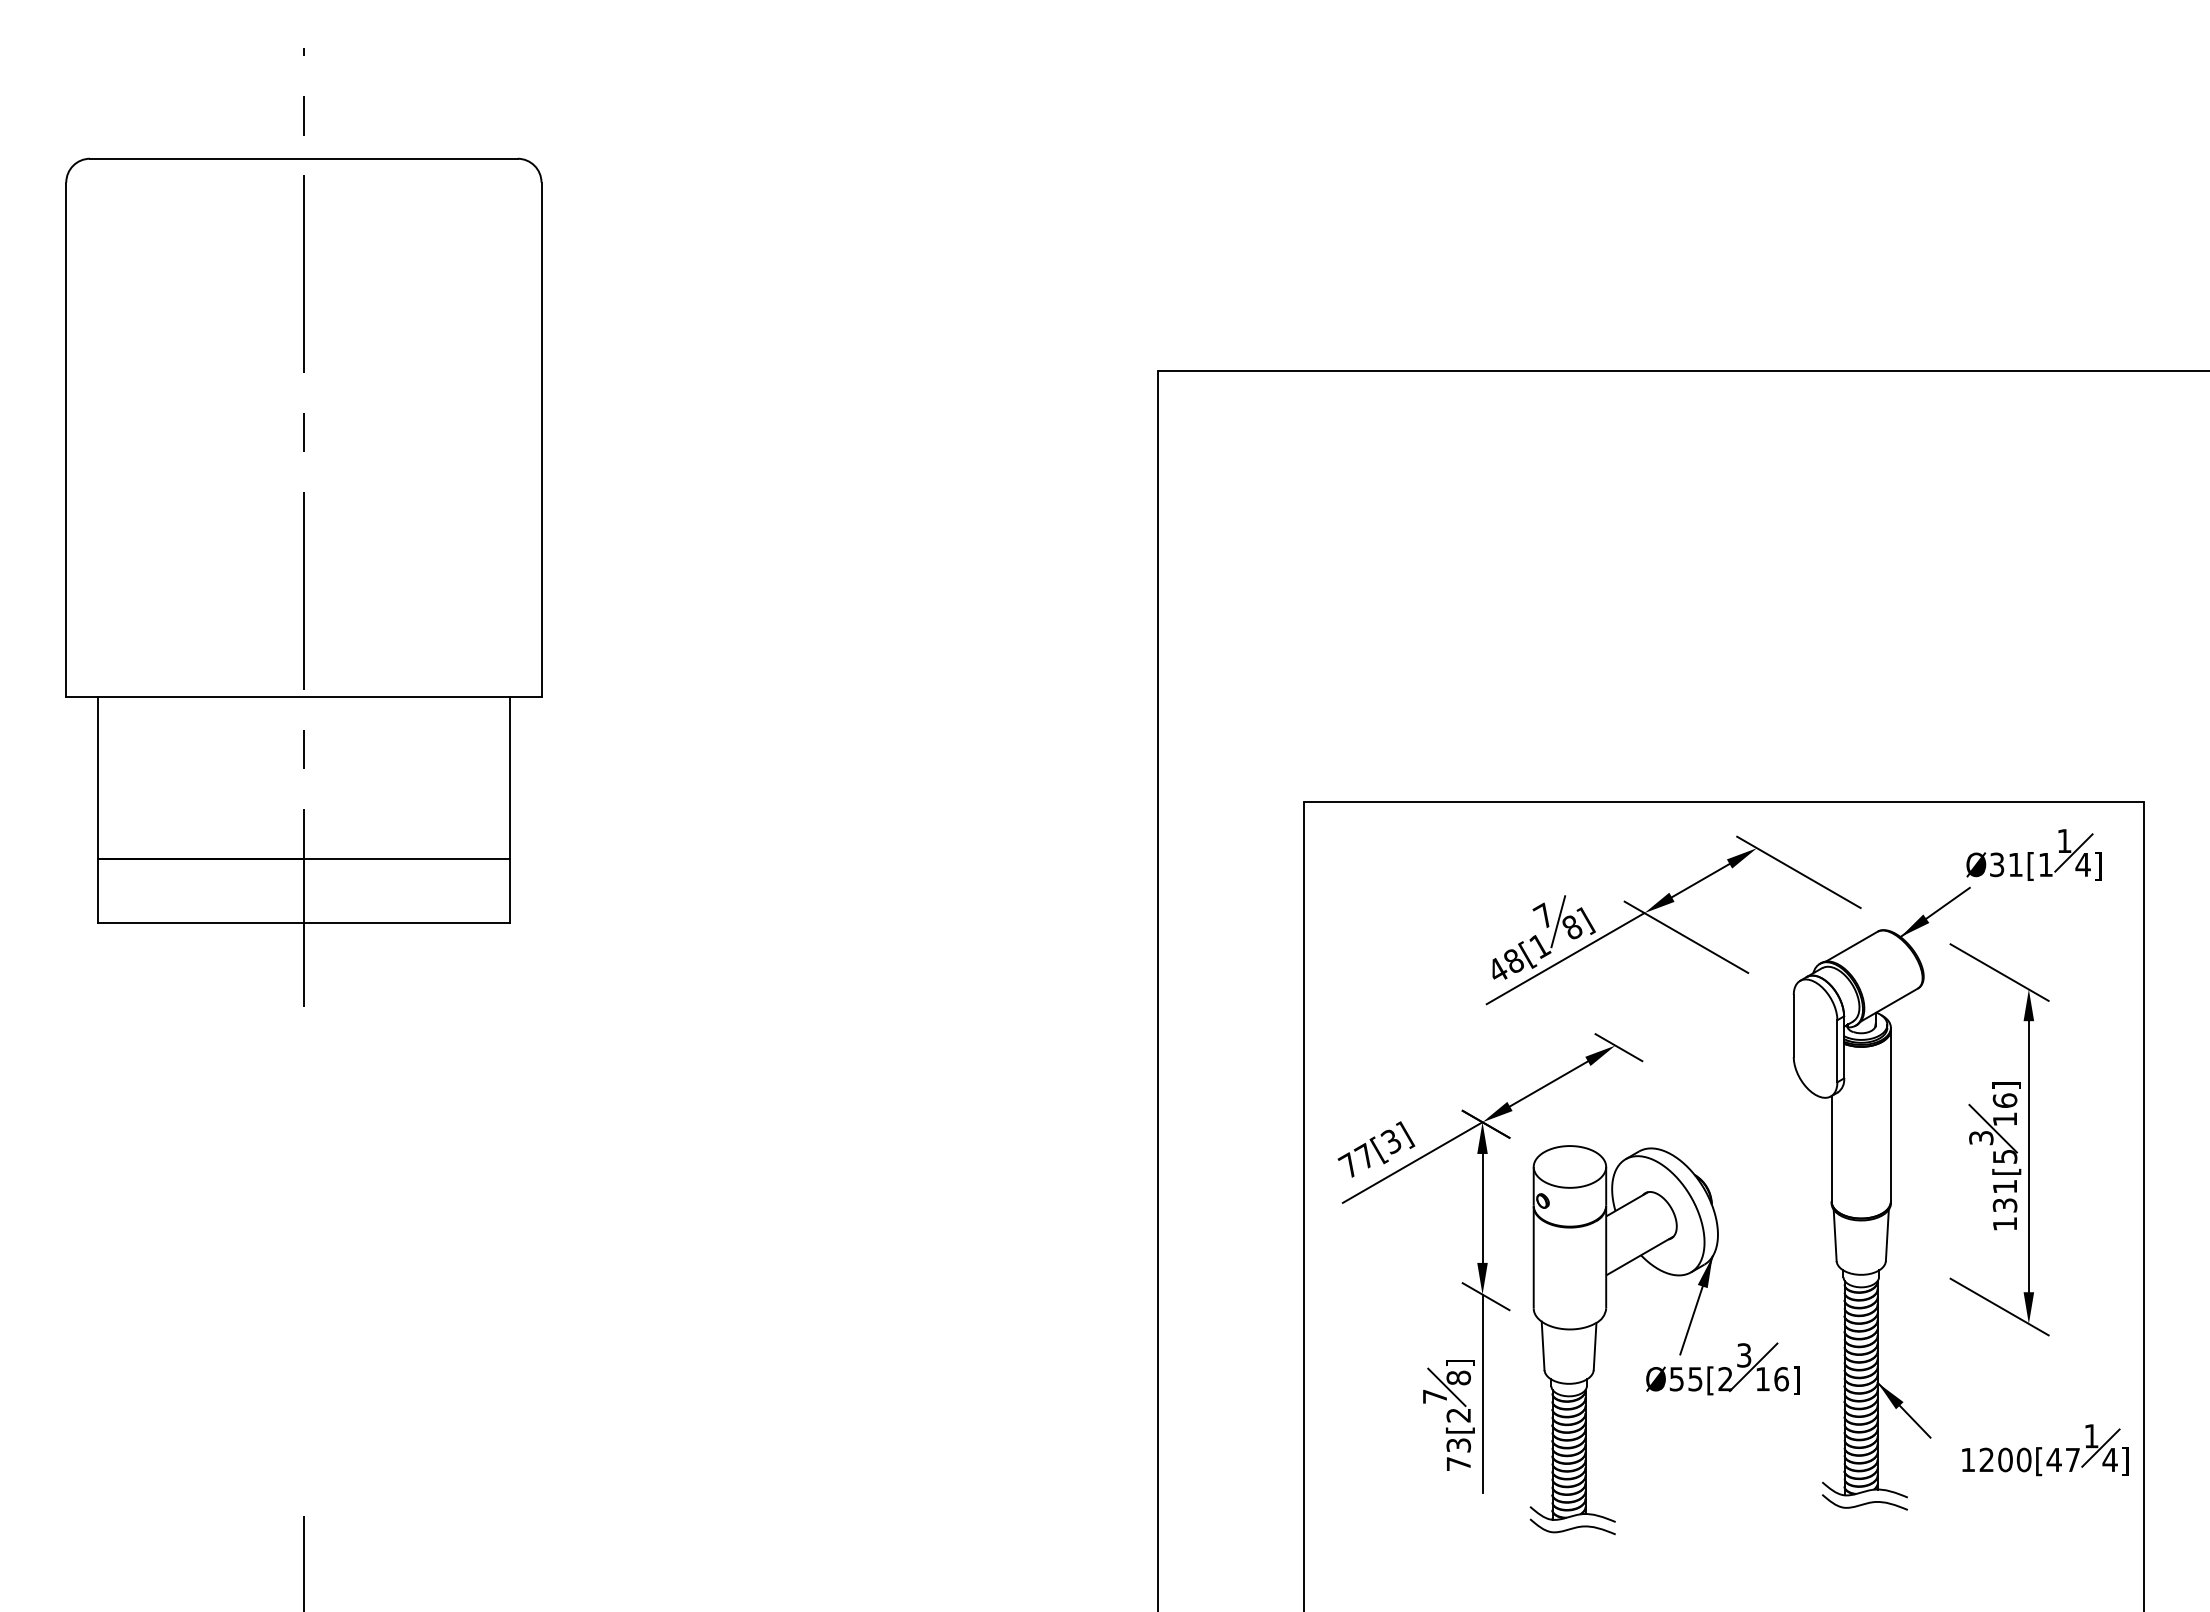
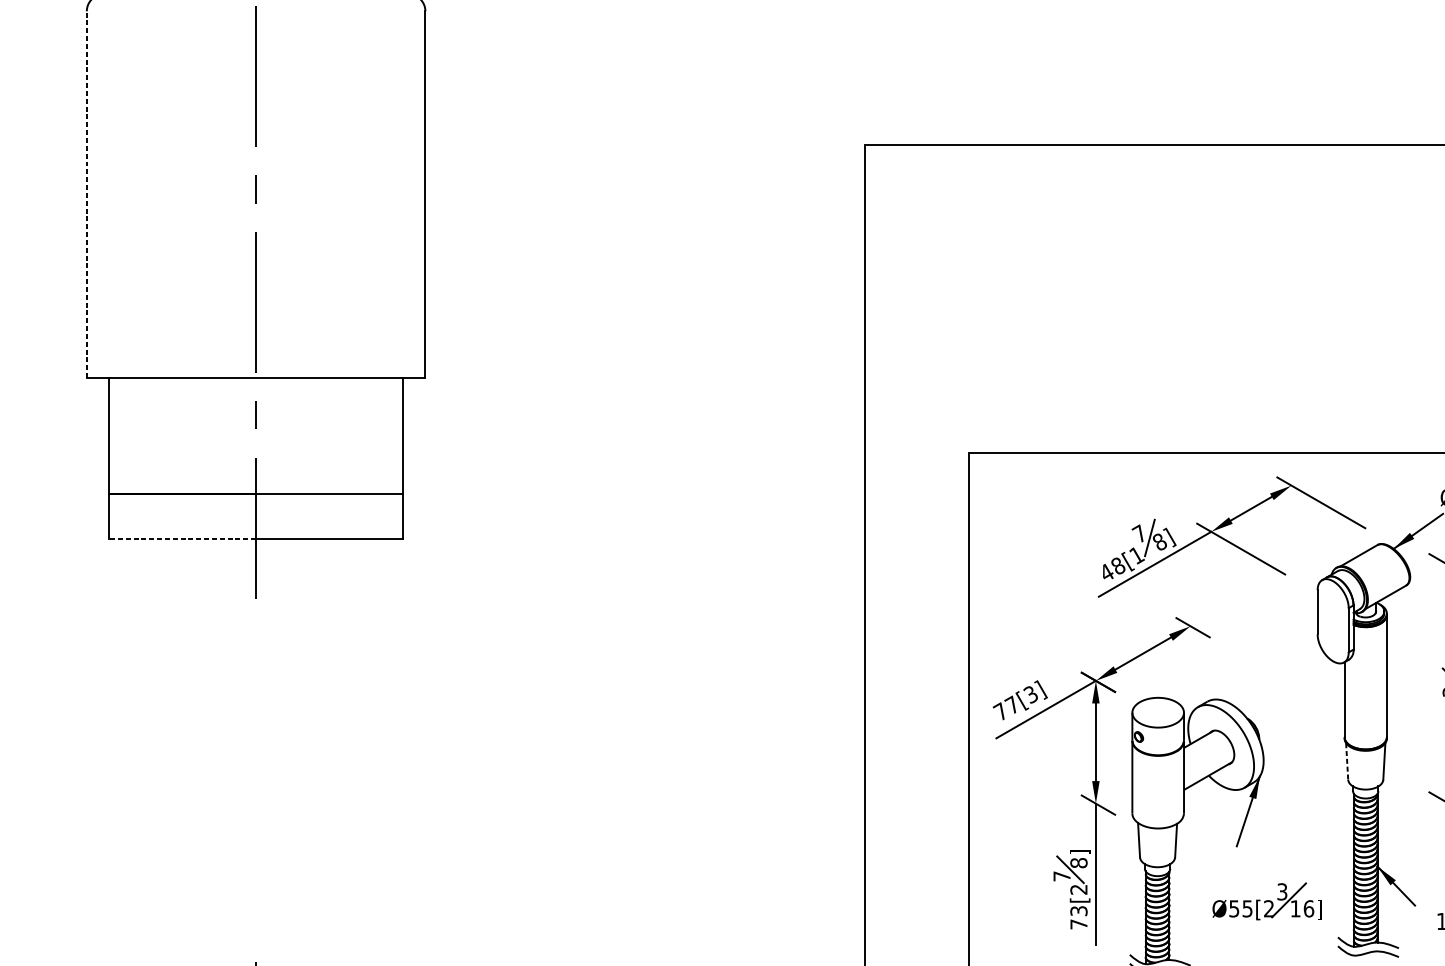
line: (66, 439) -> (86, 194), solid -> dashed
line: (200, 922) -> (182, 538), solid -> dashed
line: (1835, 1235) -> (1347, 761), solid -> dashed
part: (1722, 1368) -> (1266, 901), moved

